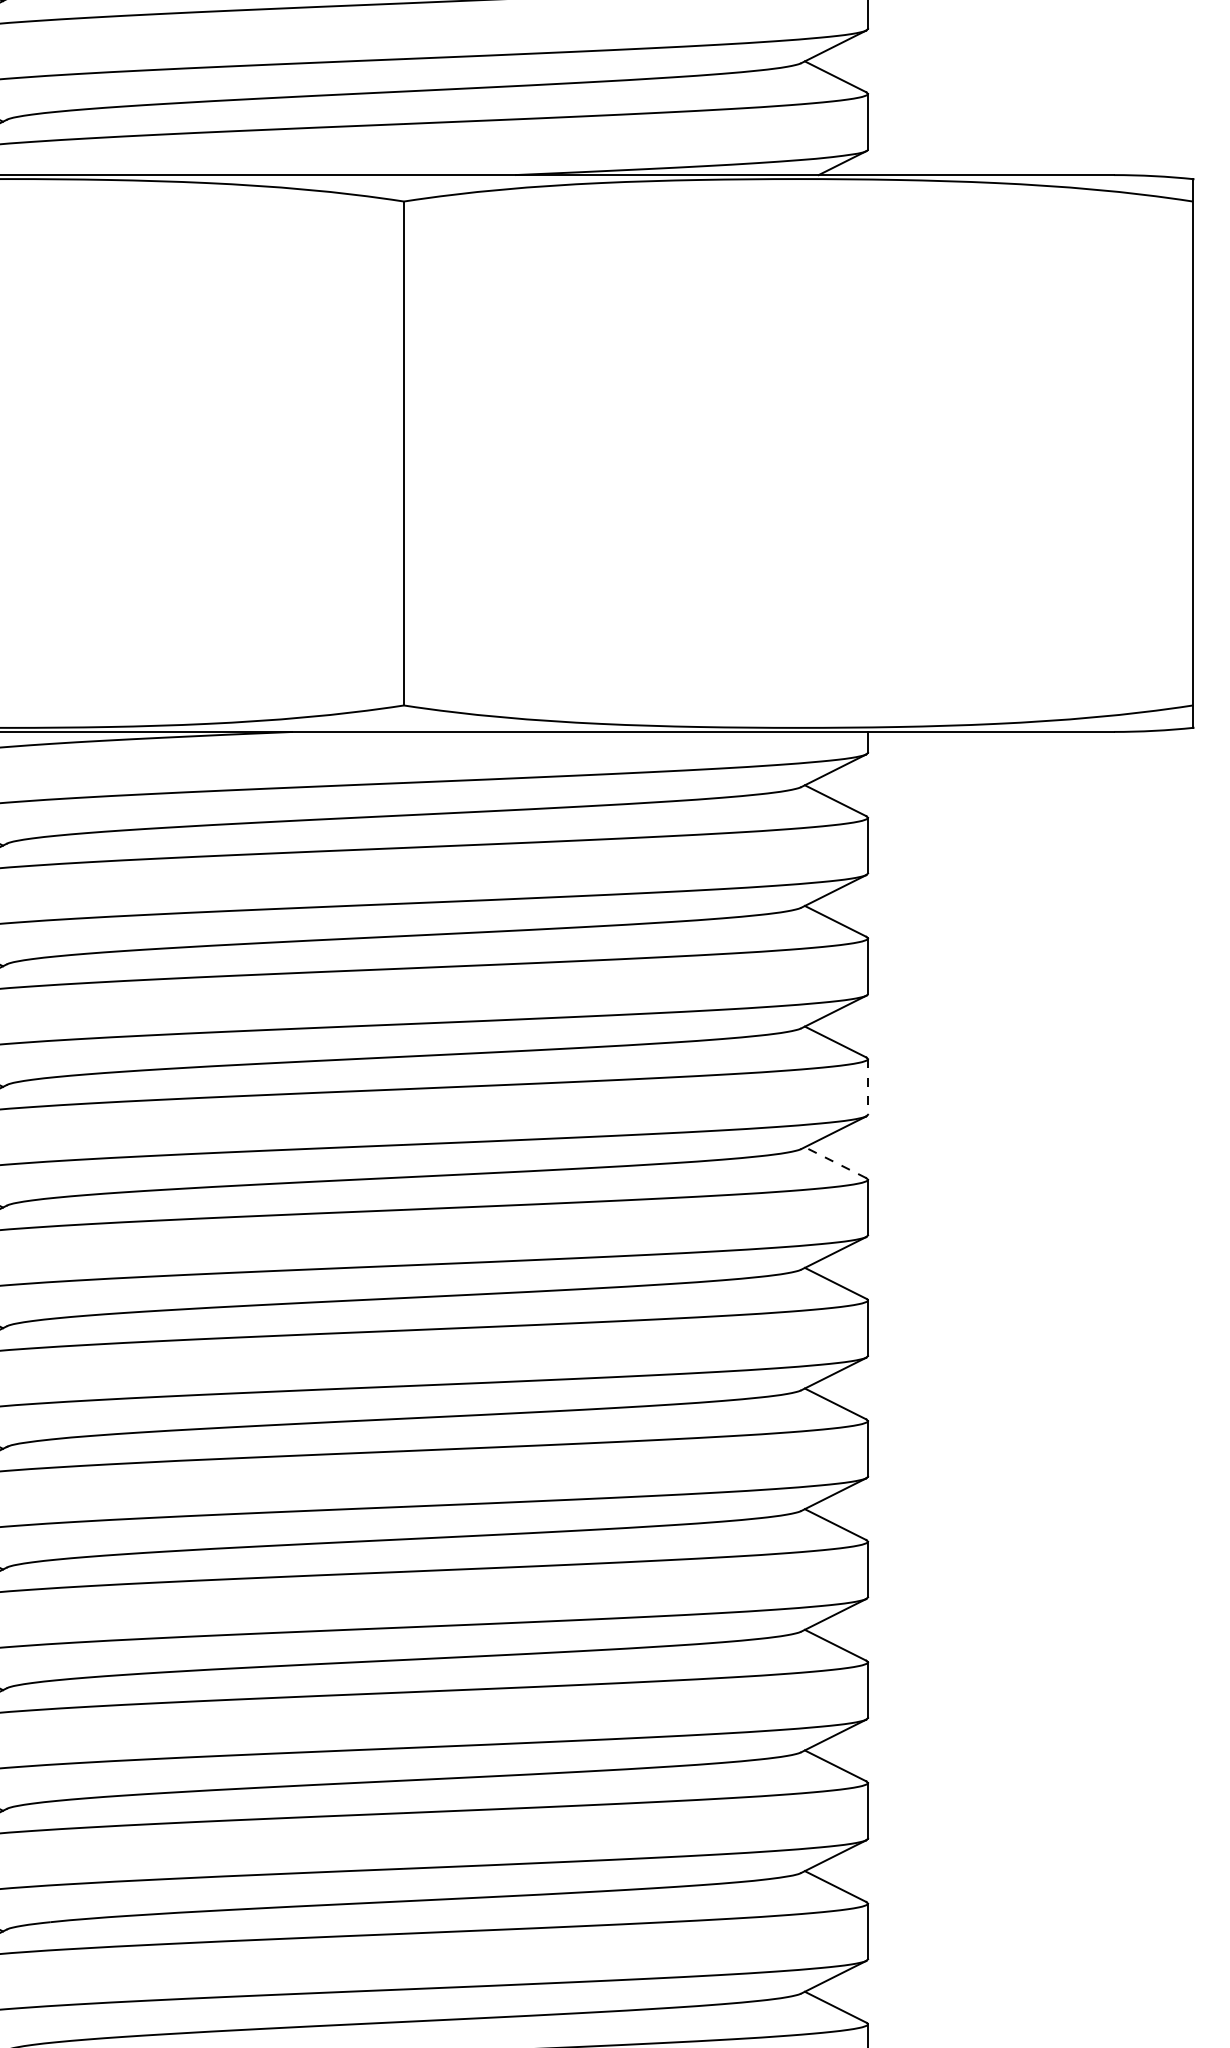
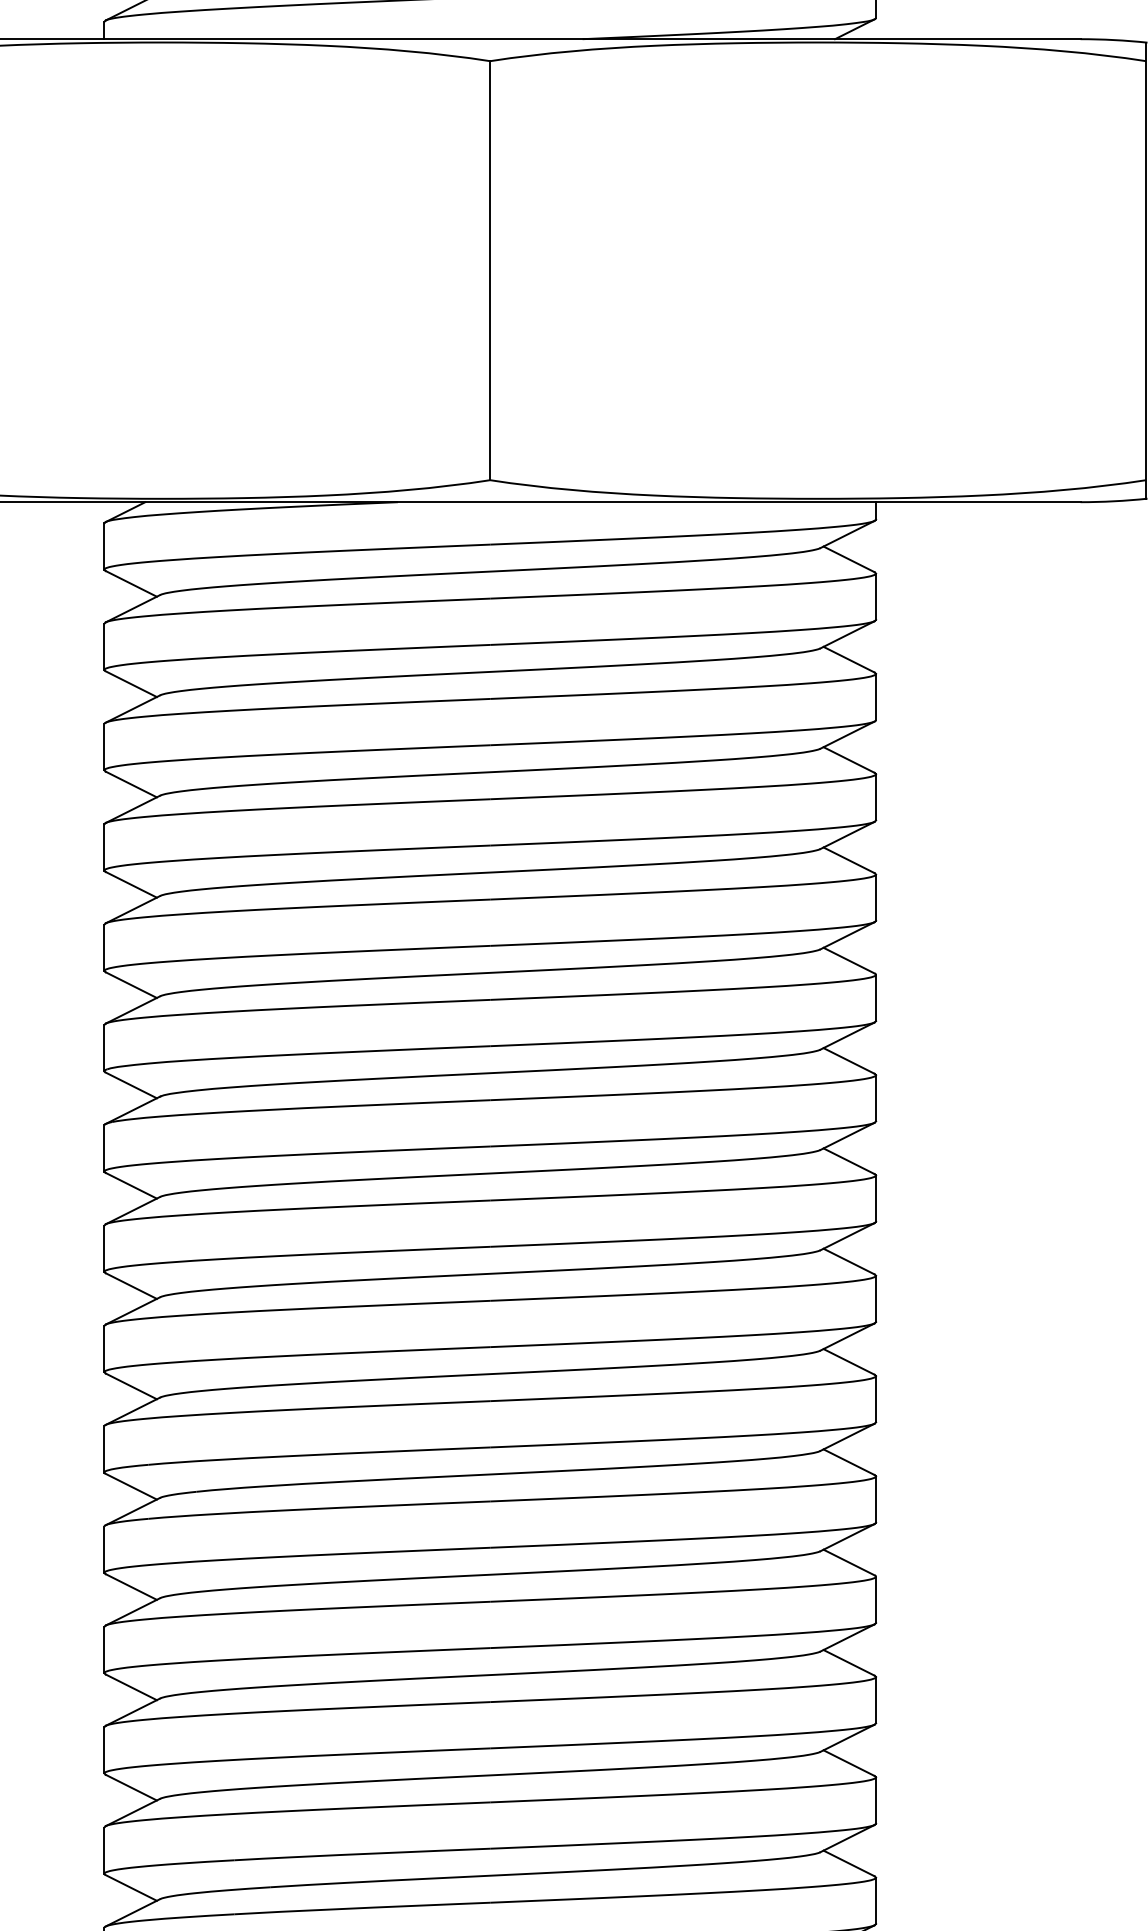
line: (868, 1087) -> (876, 797), dashed -> solid
line: (836, 1162) -> (849, 860), dashed -> solid

